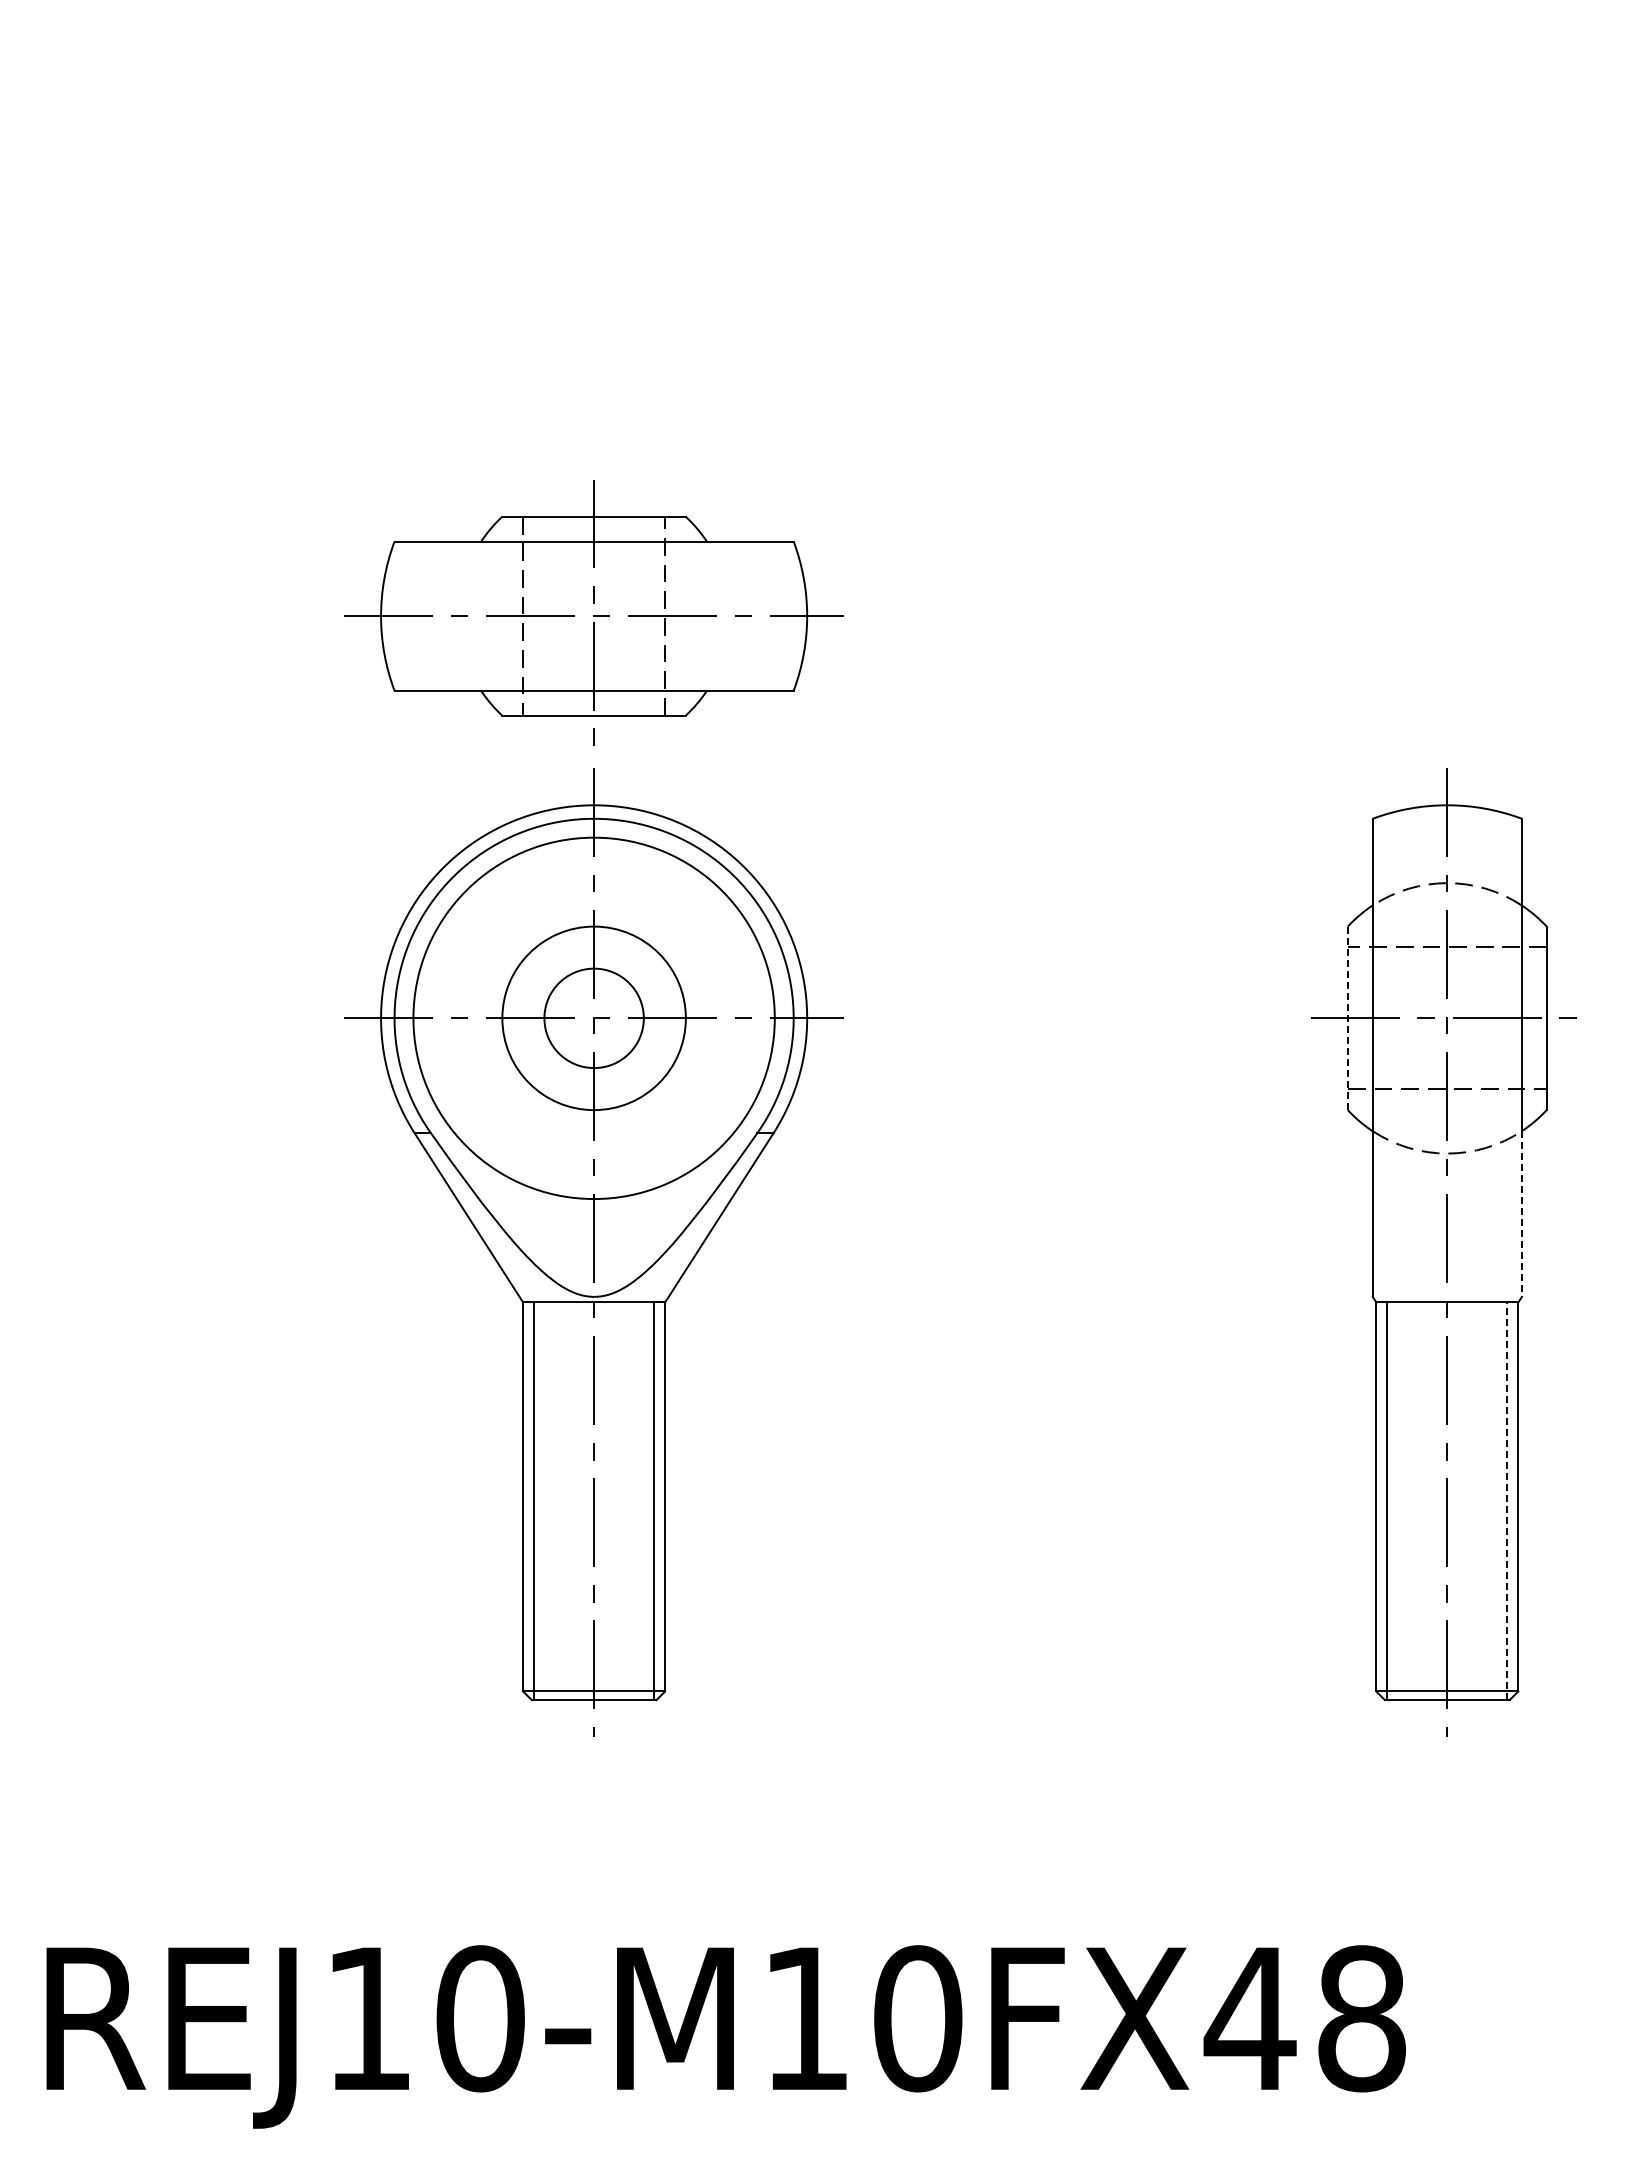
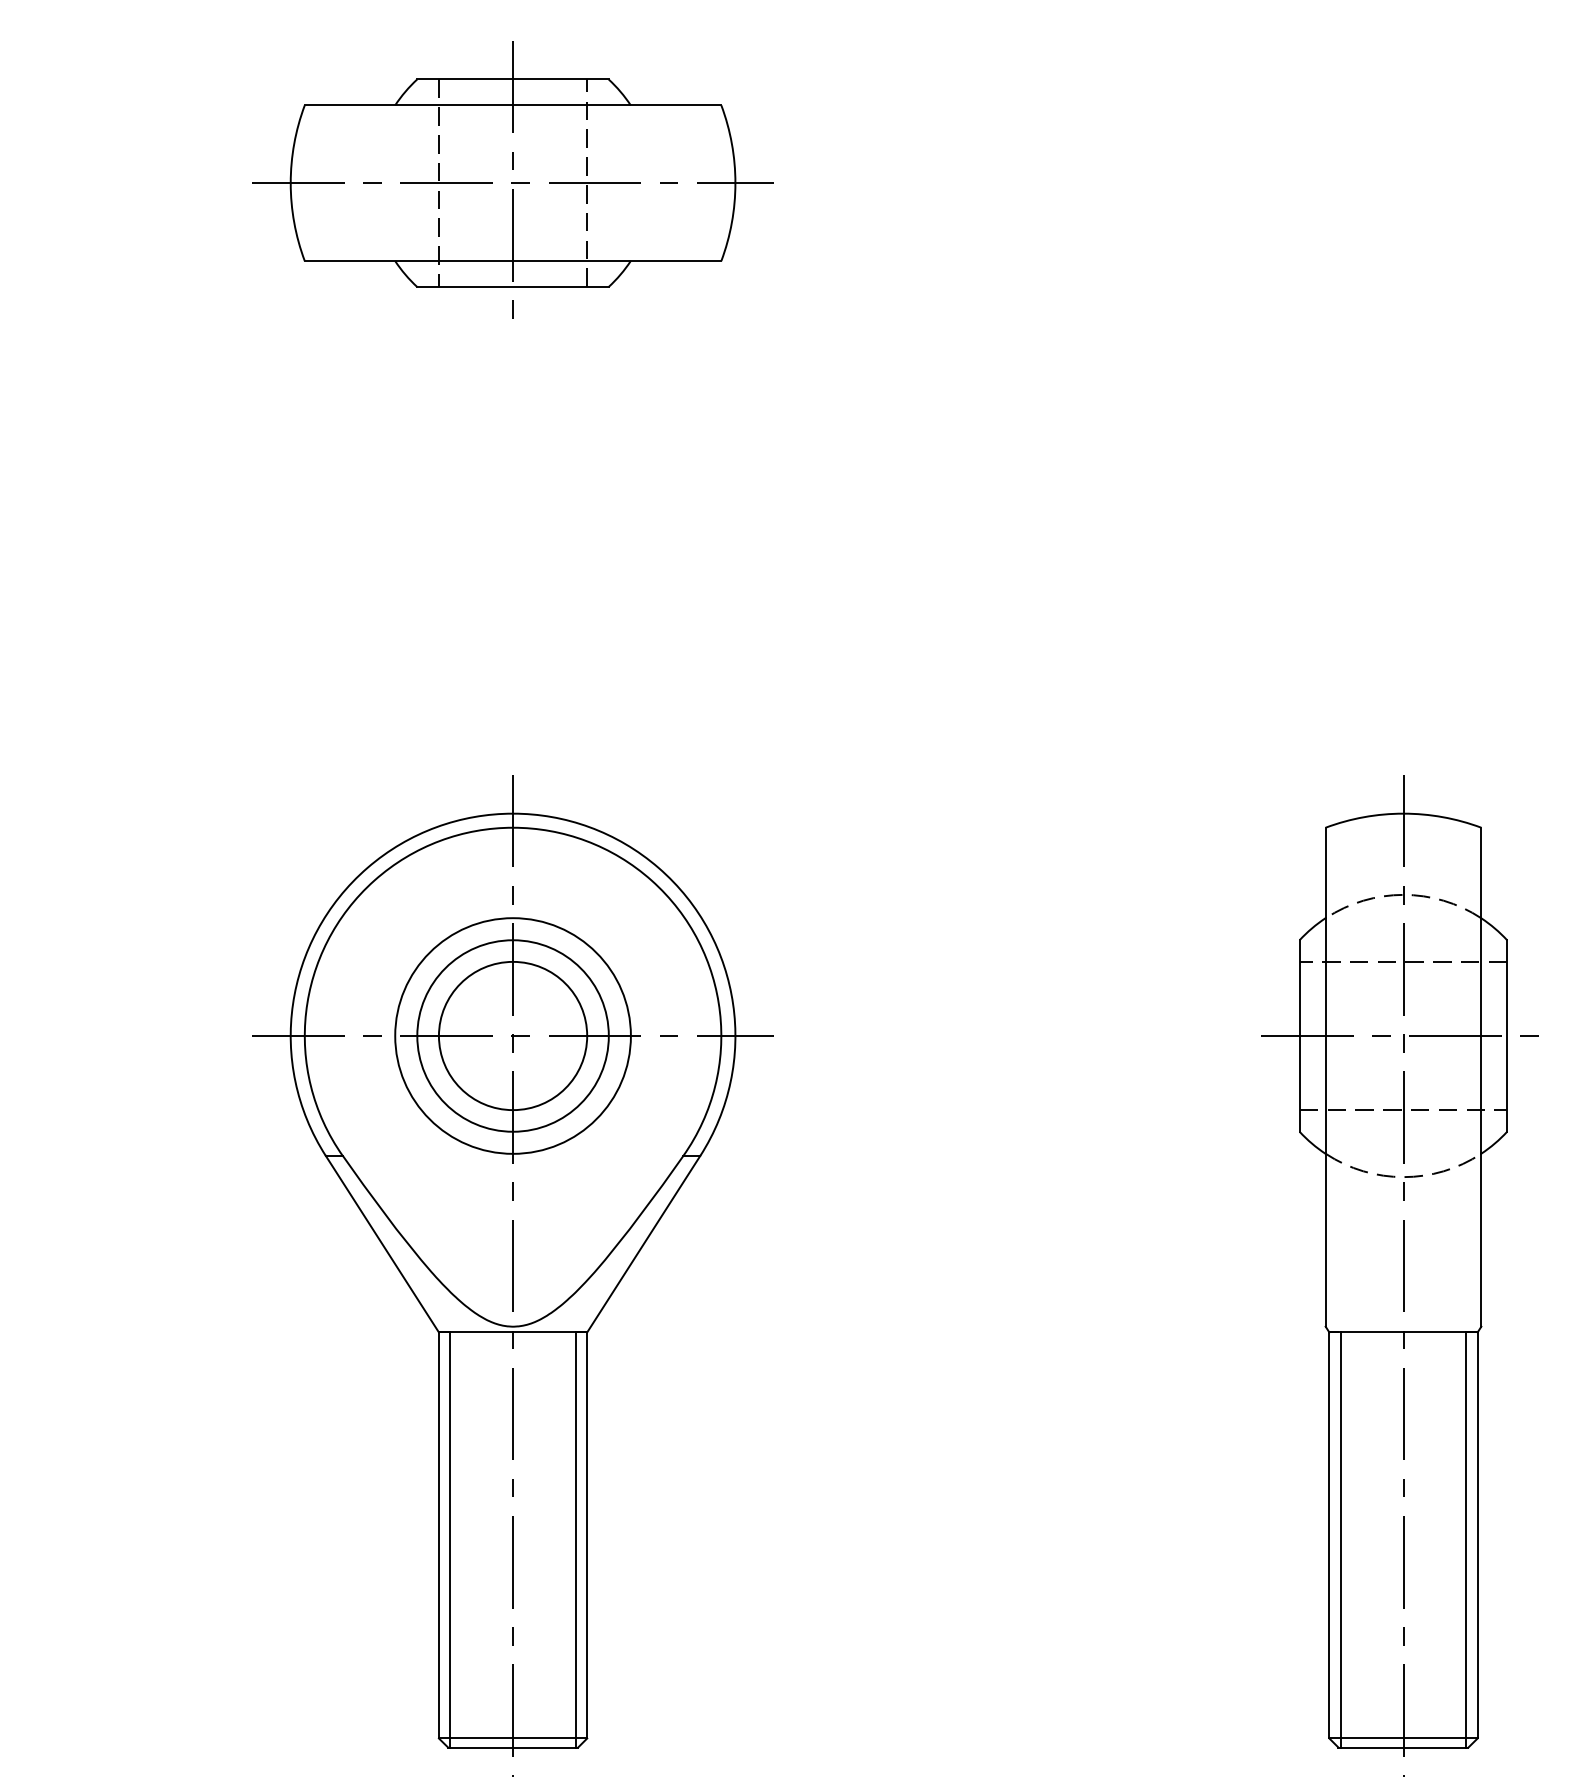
part: (593, 612) -> (512, 179), moved
circle: (594, 1018) -> (513, 1036), size x0.62
circle: (594, 1018) -> (513, 1036), size x1.43
line: (1347, 1018) -> (1299, 1036), dashed -> solid
line: (1521, 1214) -> (1480, 1240), dashed -> solid
line: (1507, 1501) -> (1466, 1540), dashed -> solid

